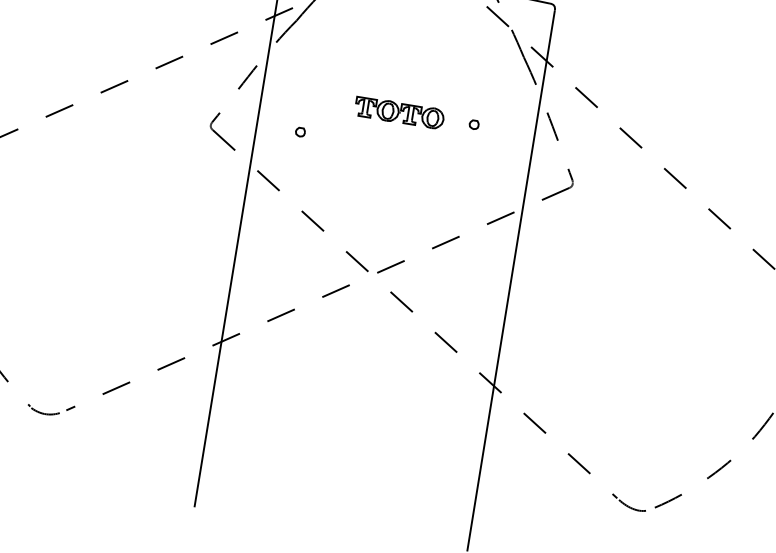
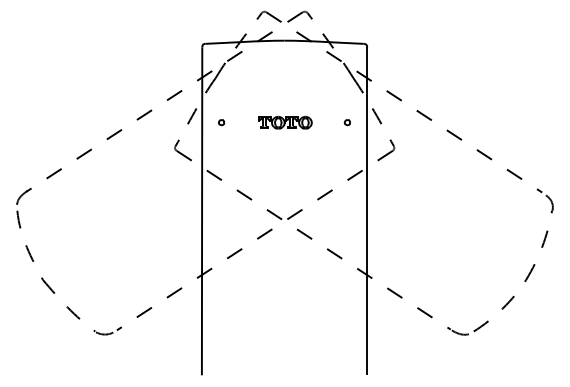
part: (472, 124) -> (346, 122), moved
part: (300, 131) -> (221, 122), moved

